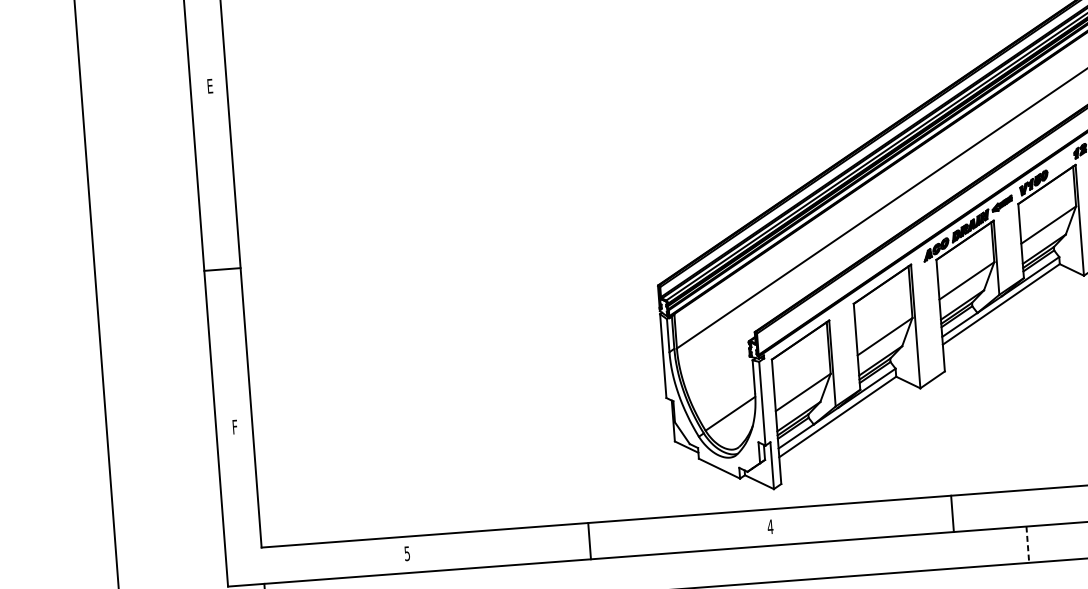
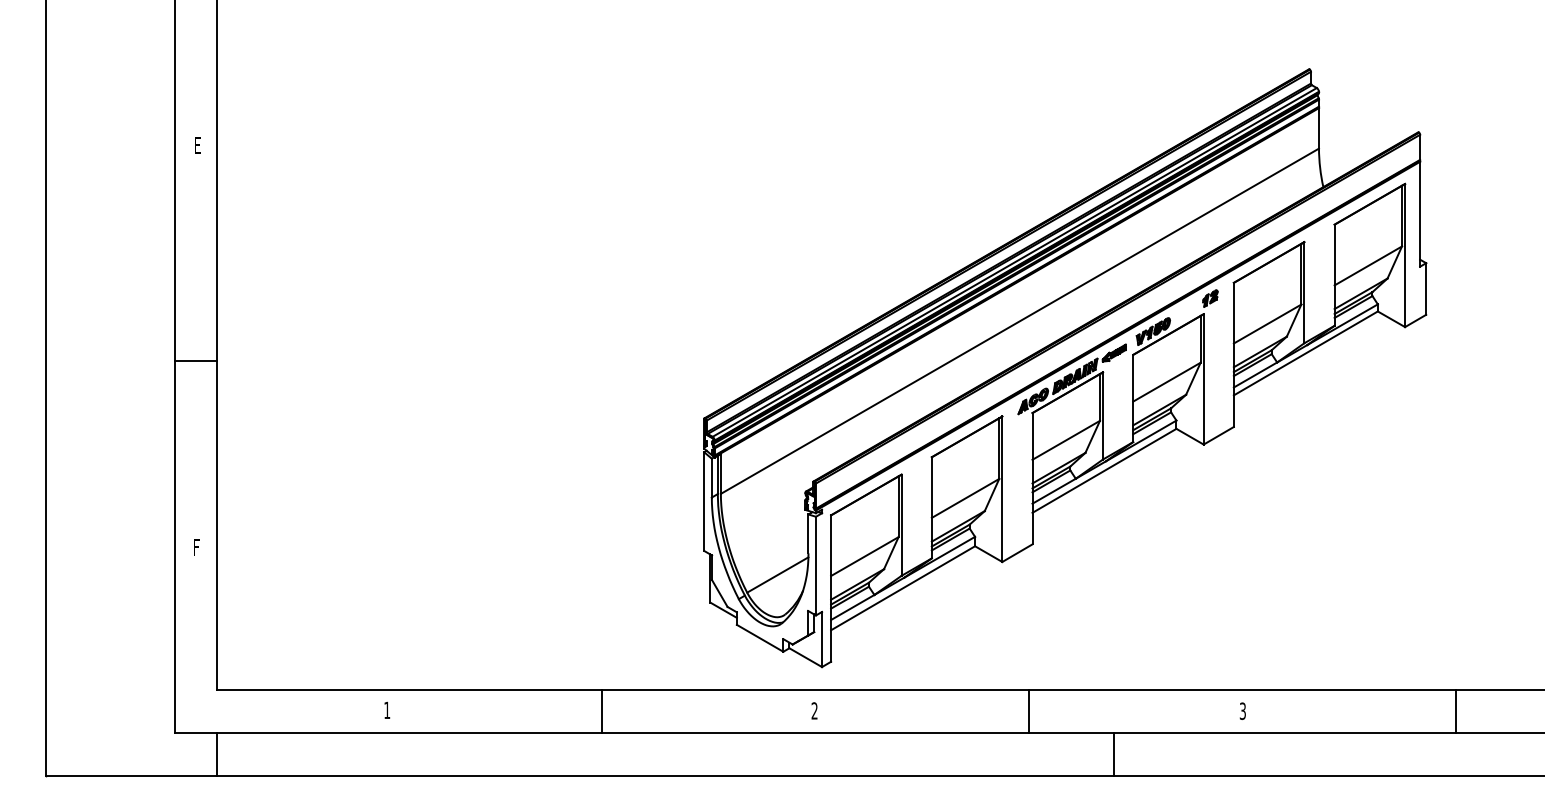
text: (770, 526) -> (814, 710), 4 -> 2
line: (1027, 544) -> (1114, 754), dashed -> solid
text: (407, 553) -> (387, 710), 5 -> 1

